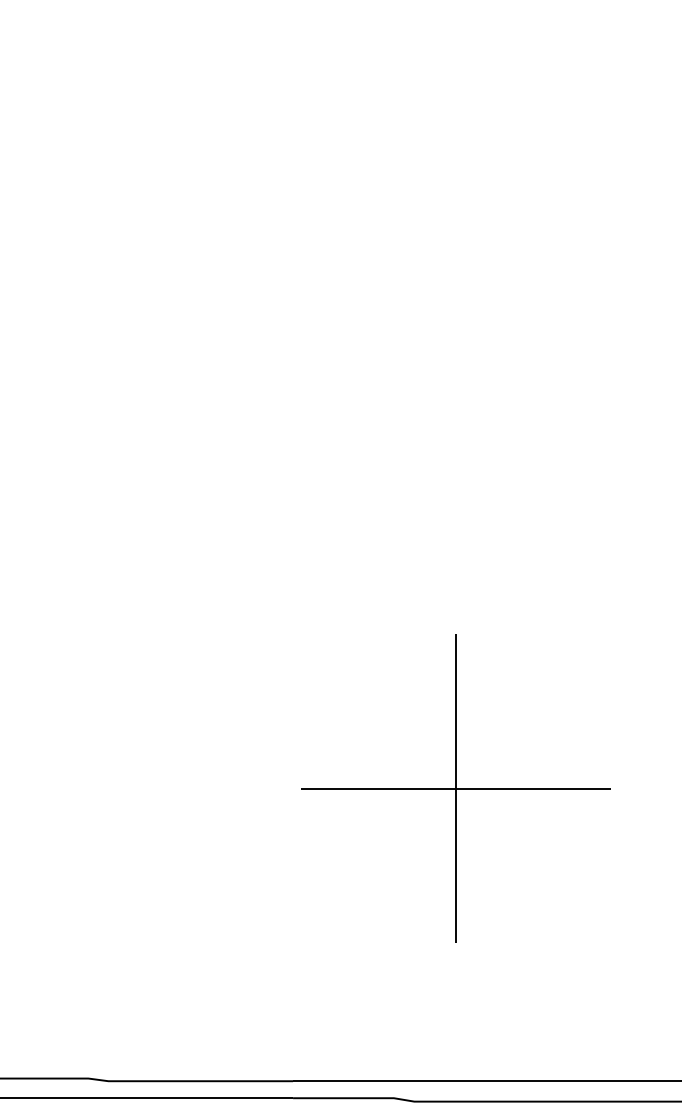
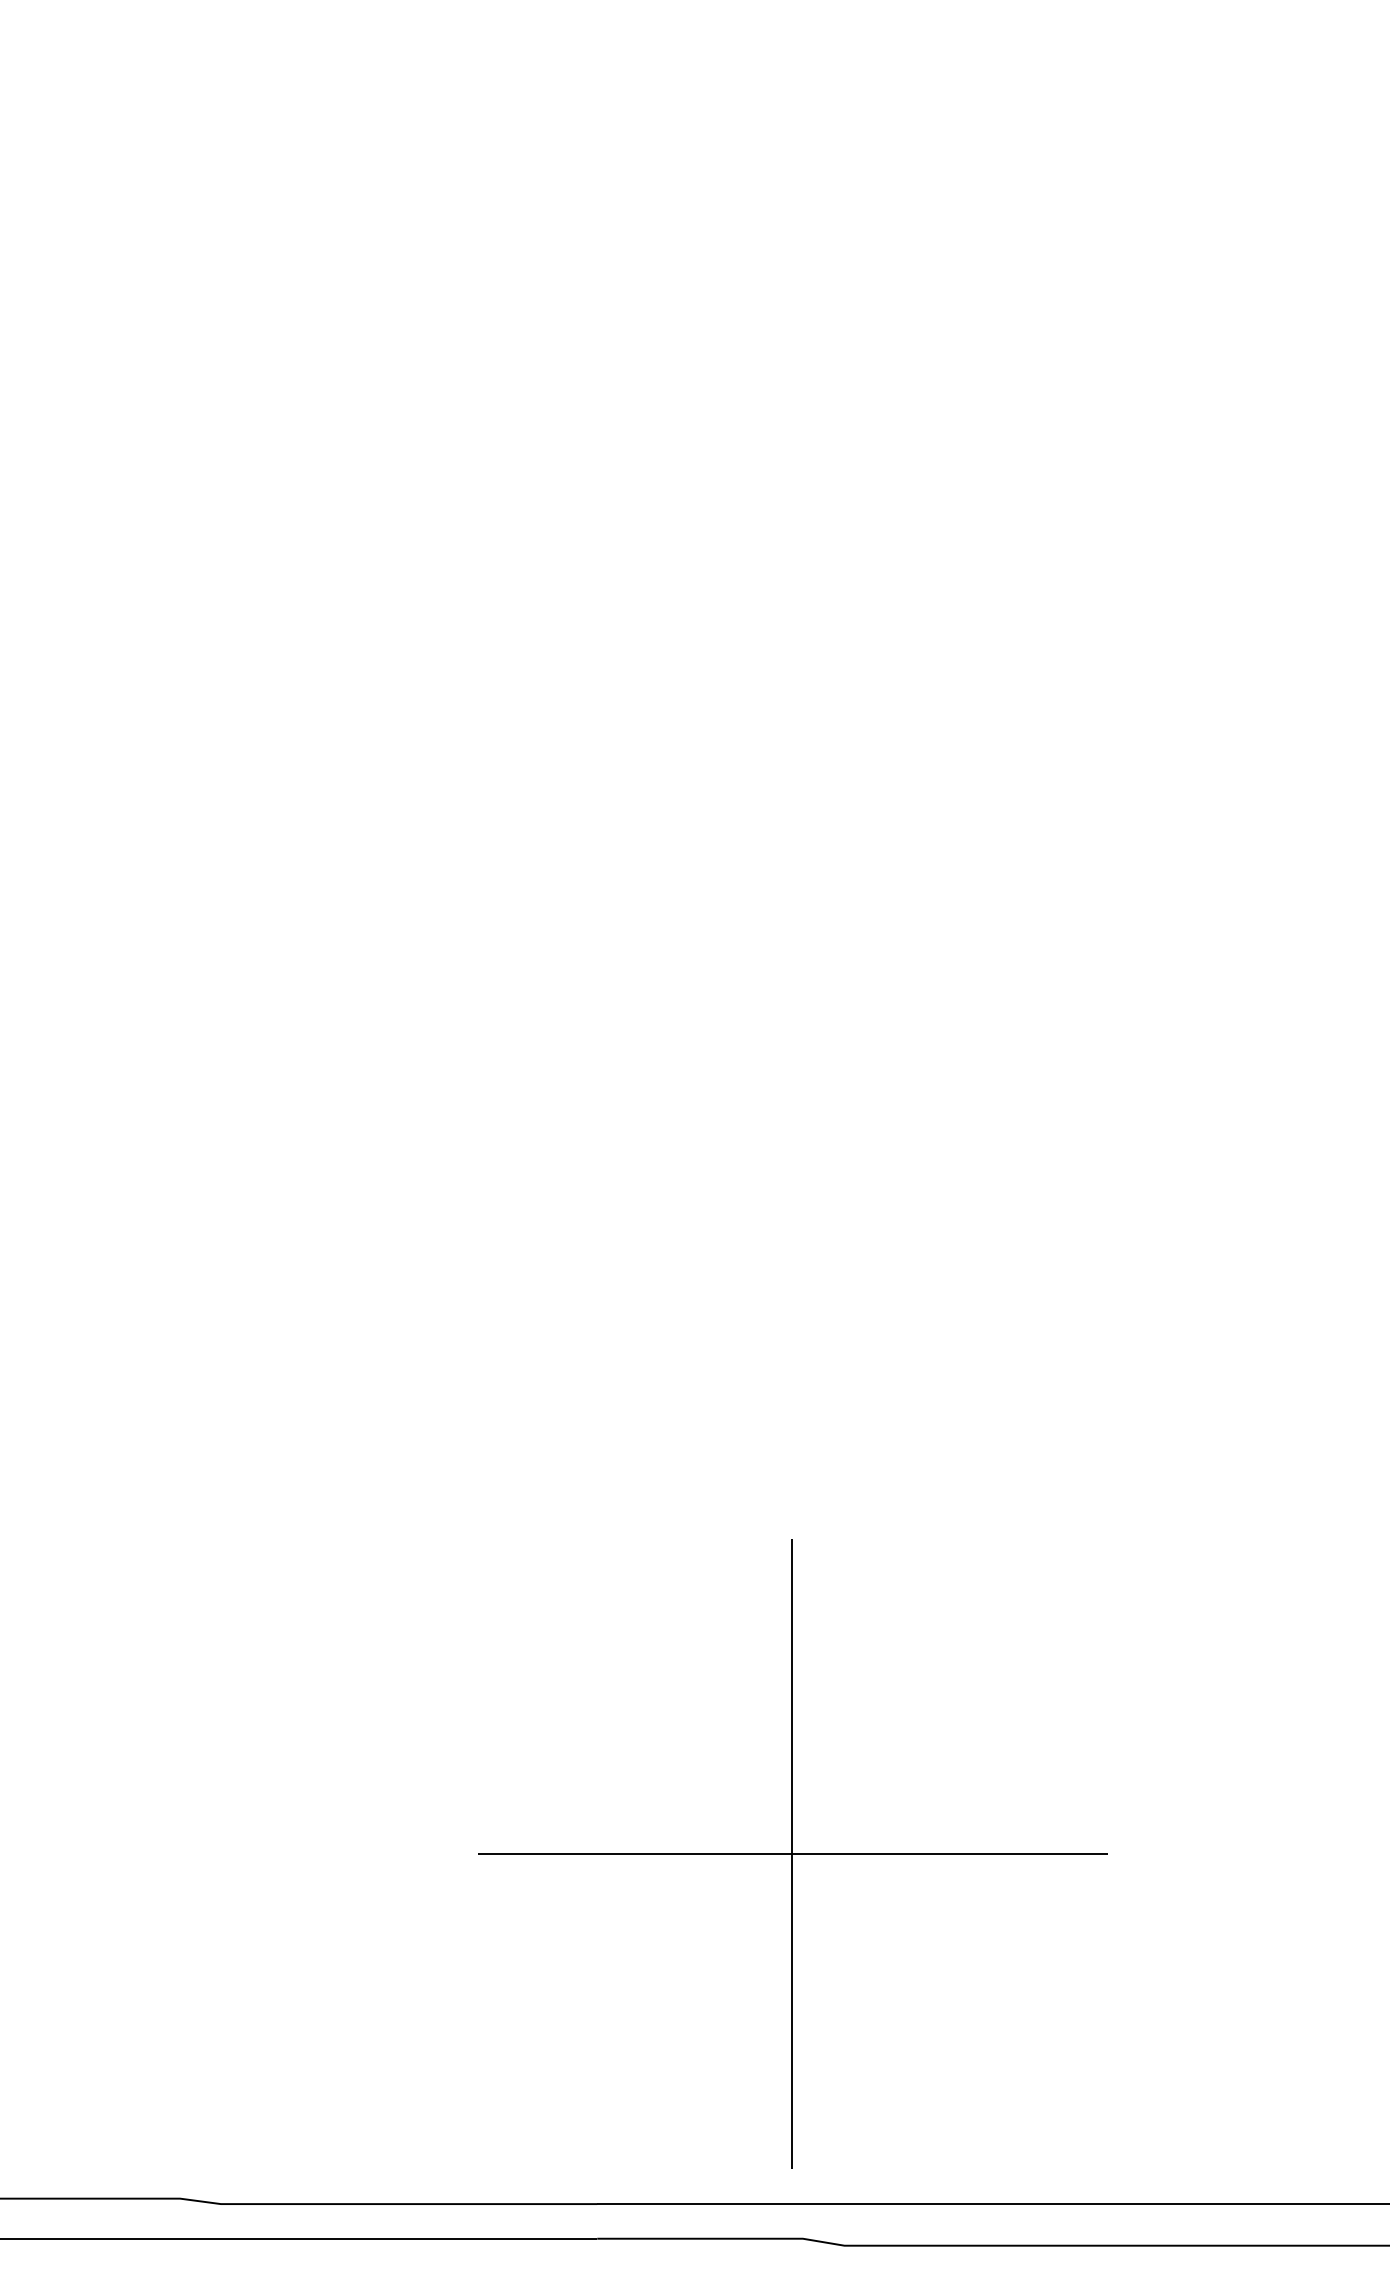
part: (455, 788) -> (791, 1854), moved

